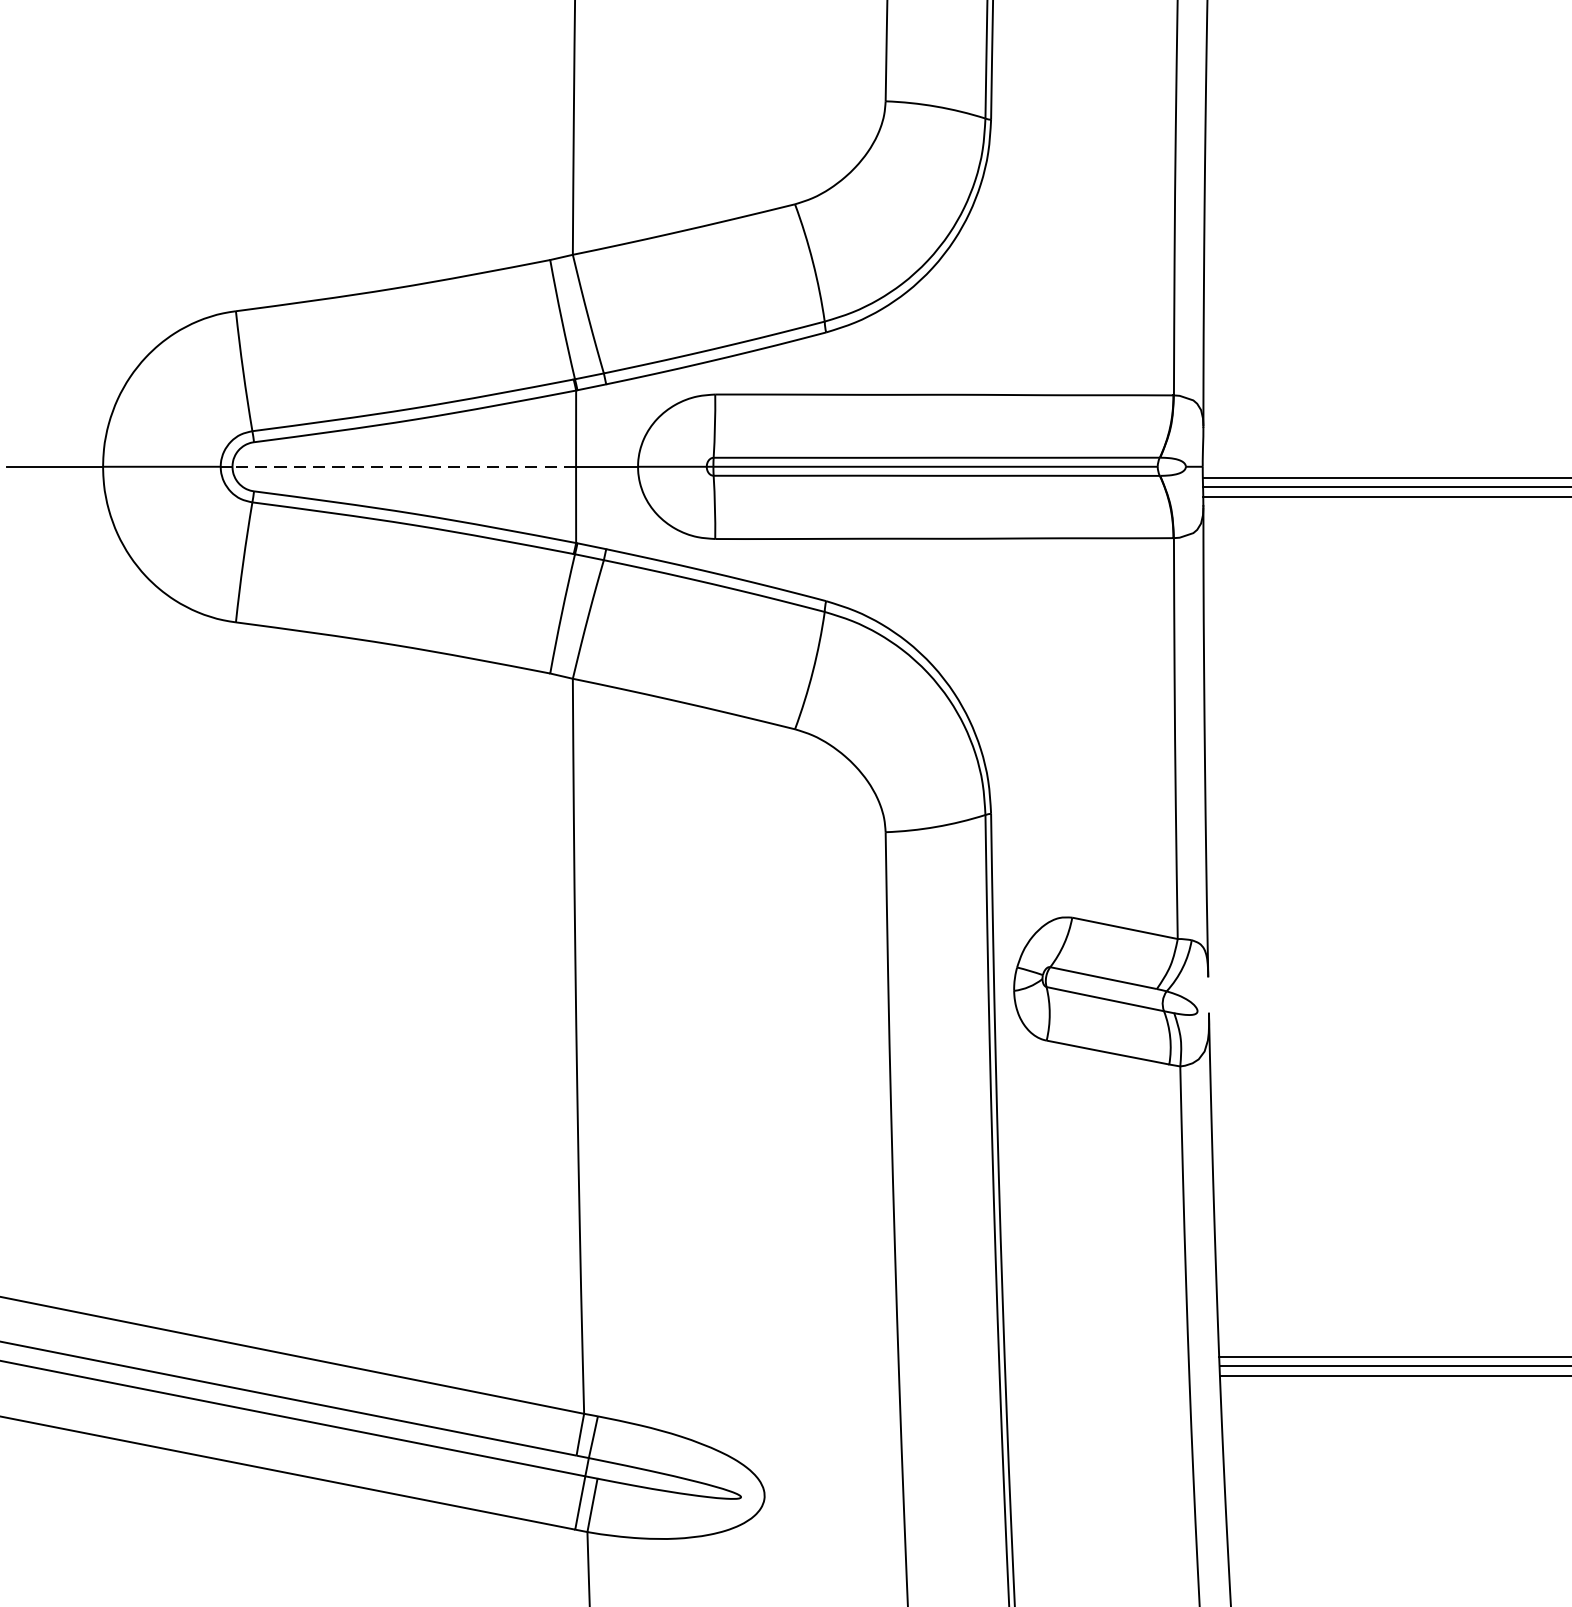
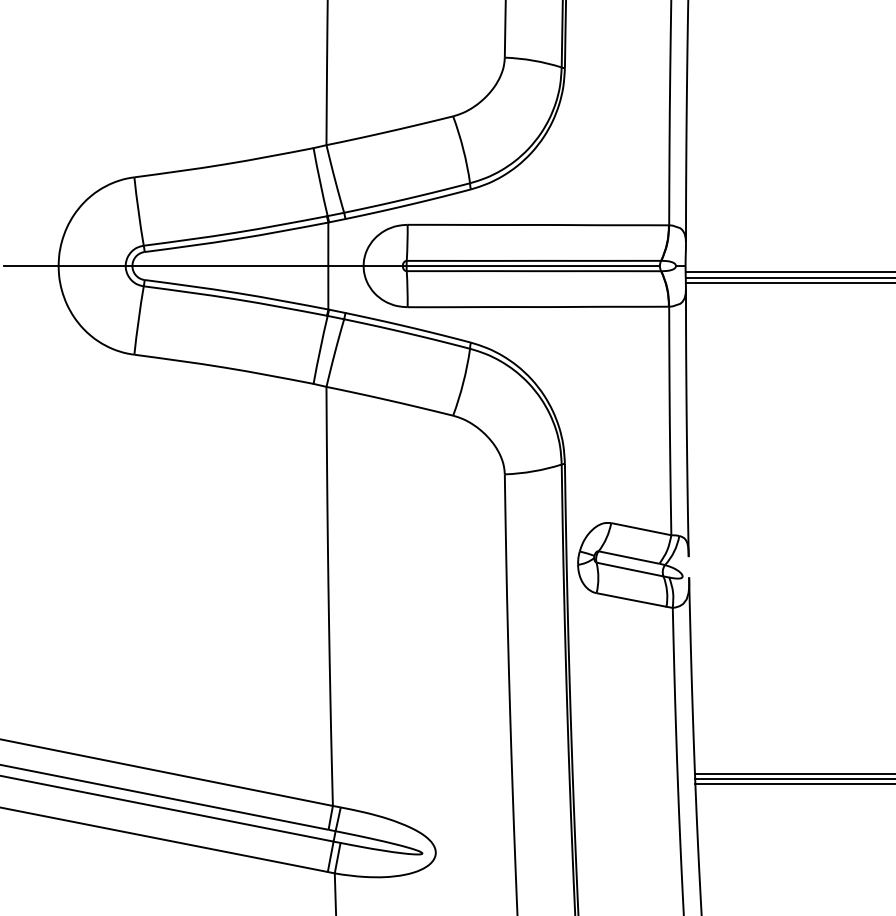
line: (404, 467) -> (230, 266), dashed -> solid

